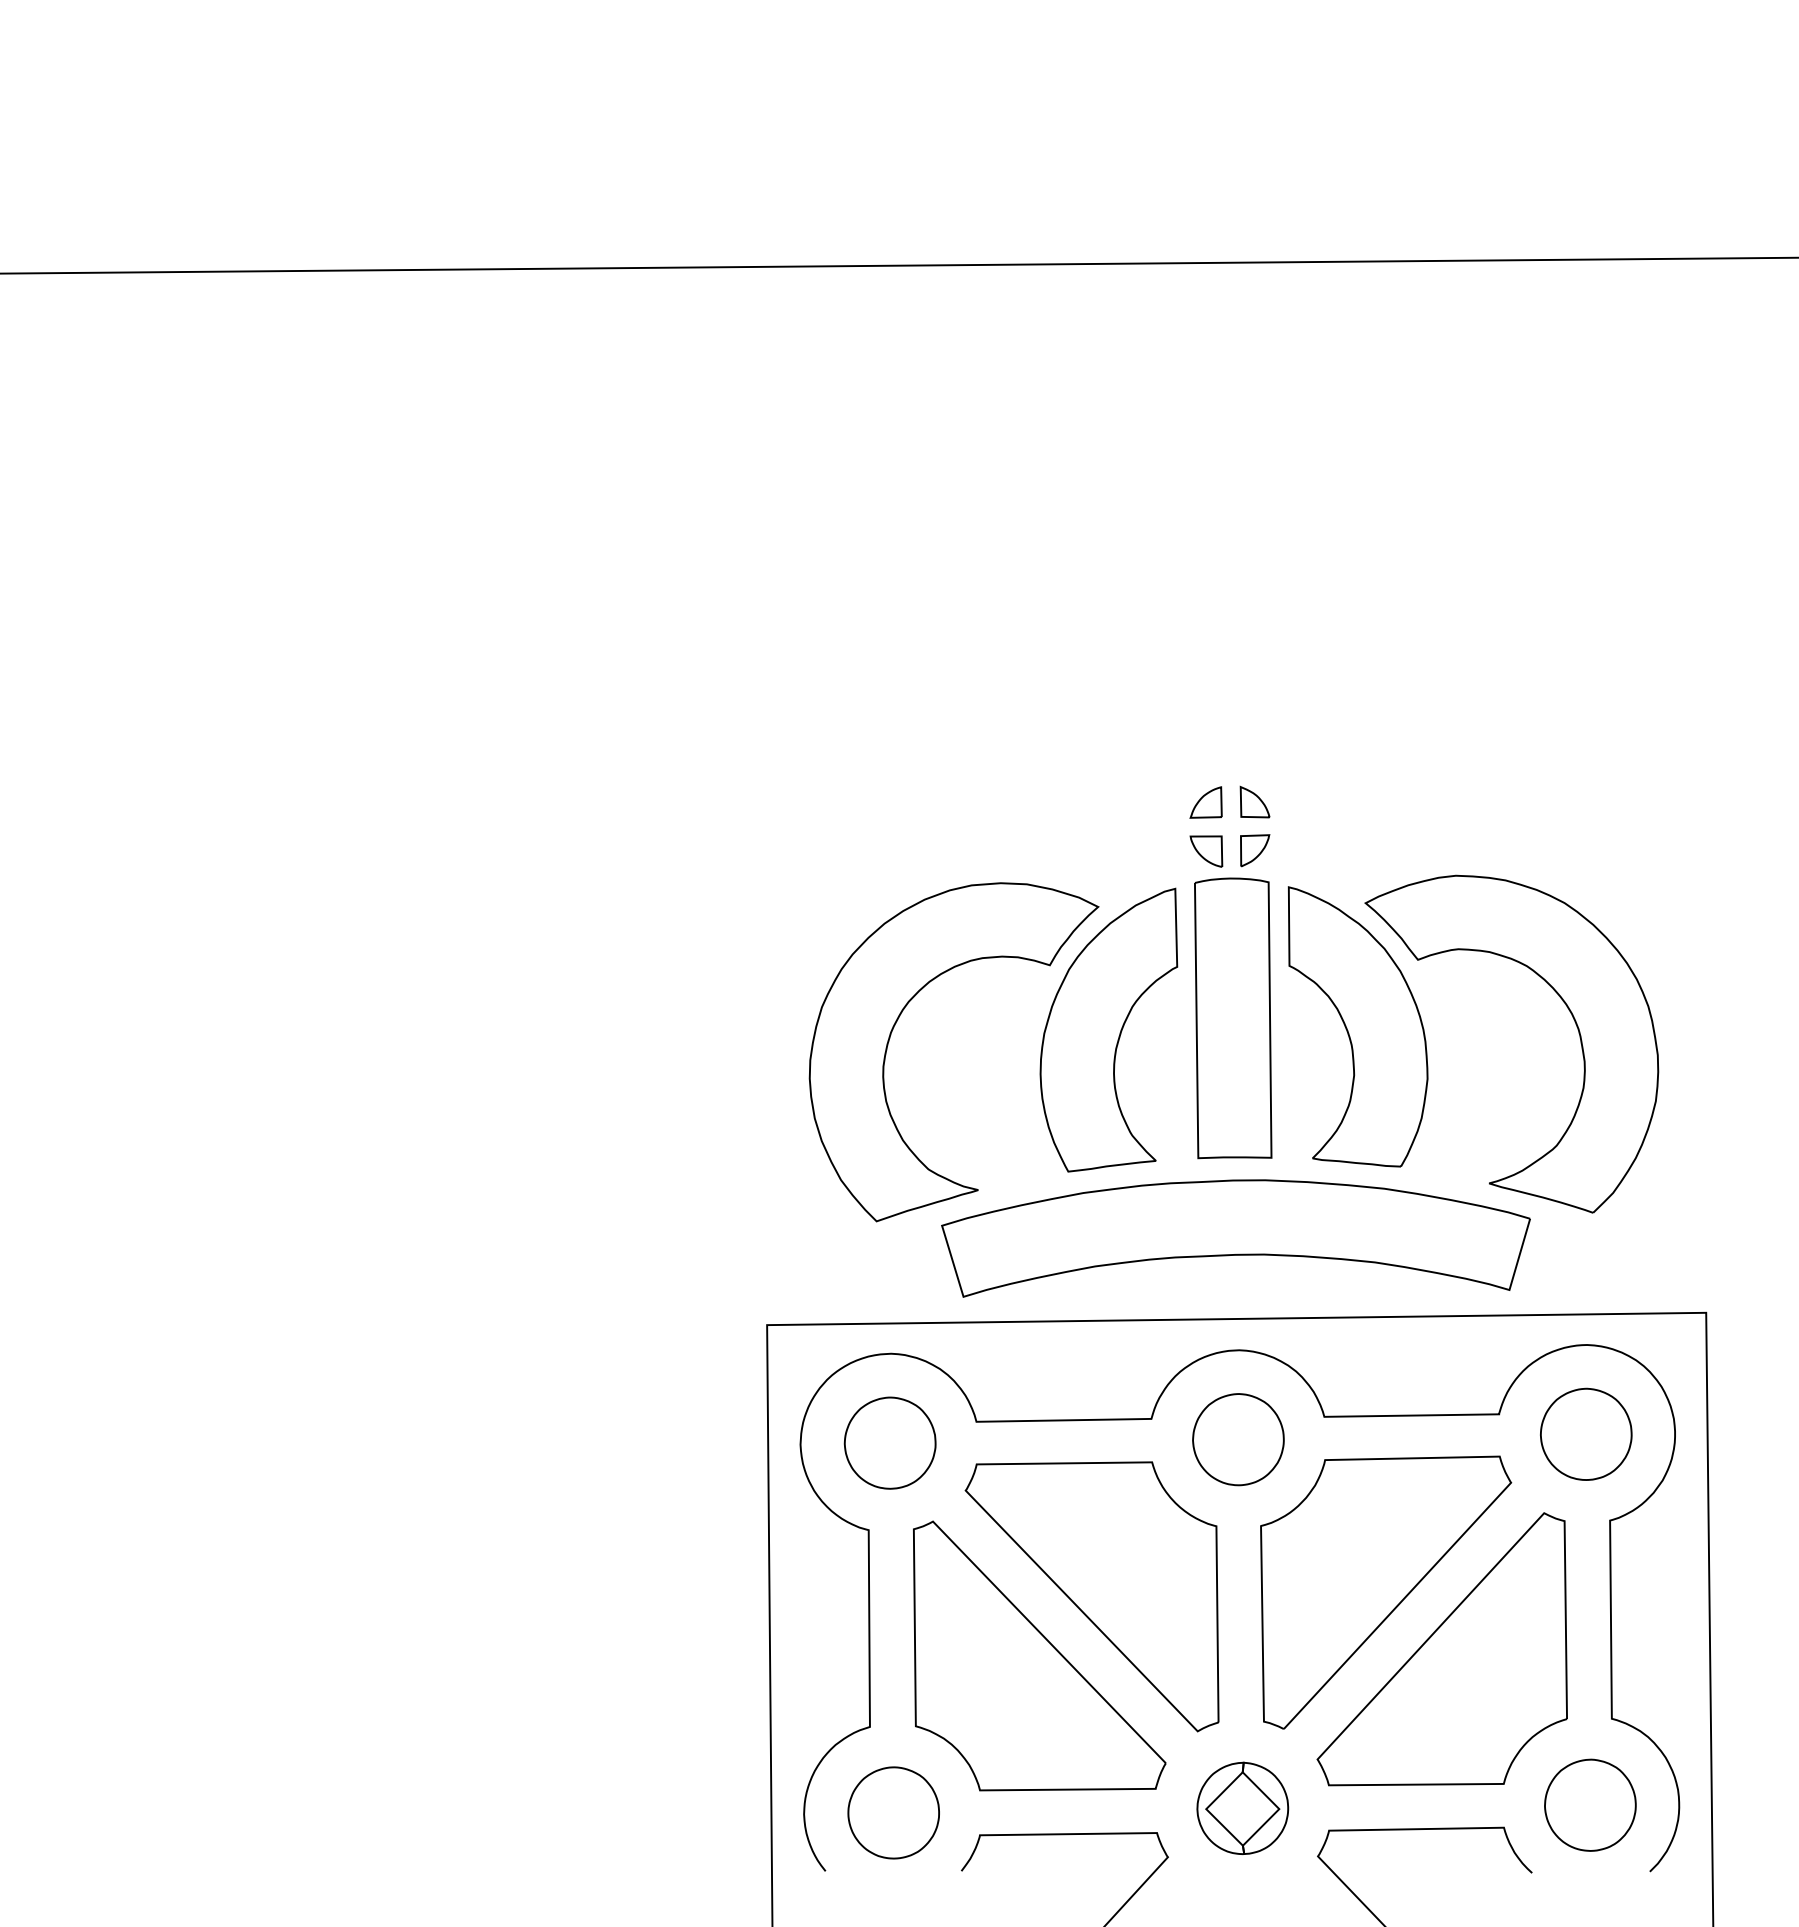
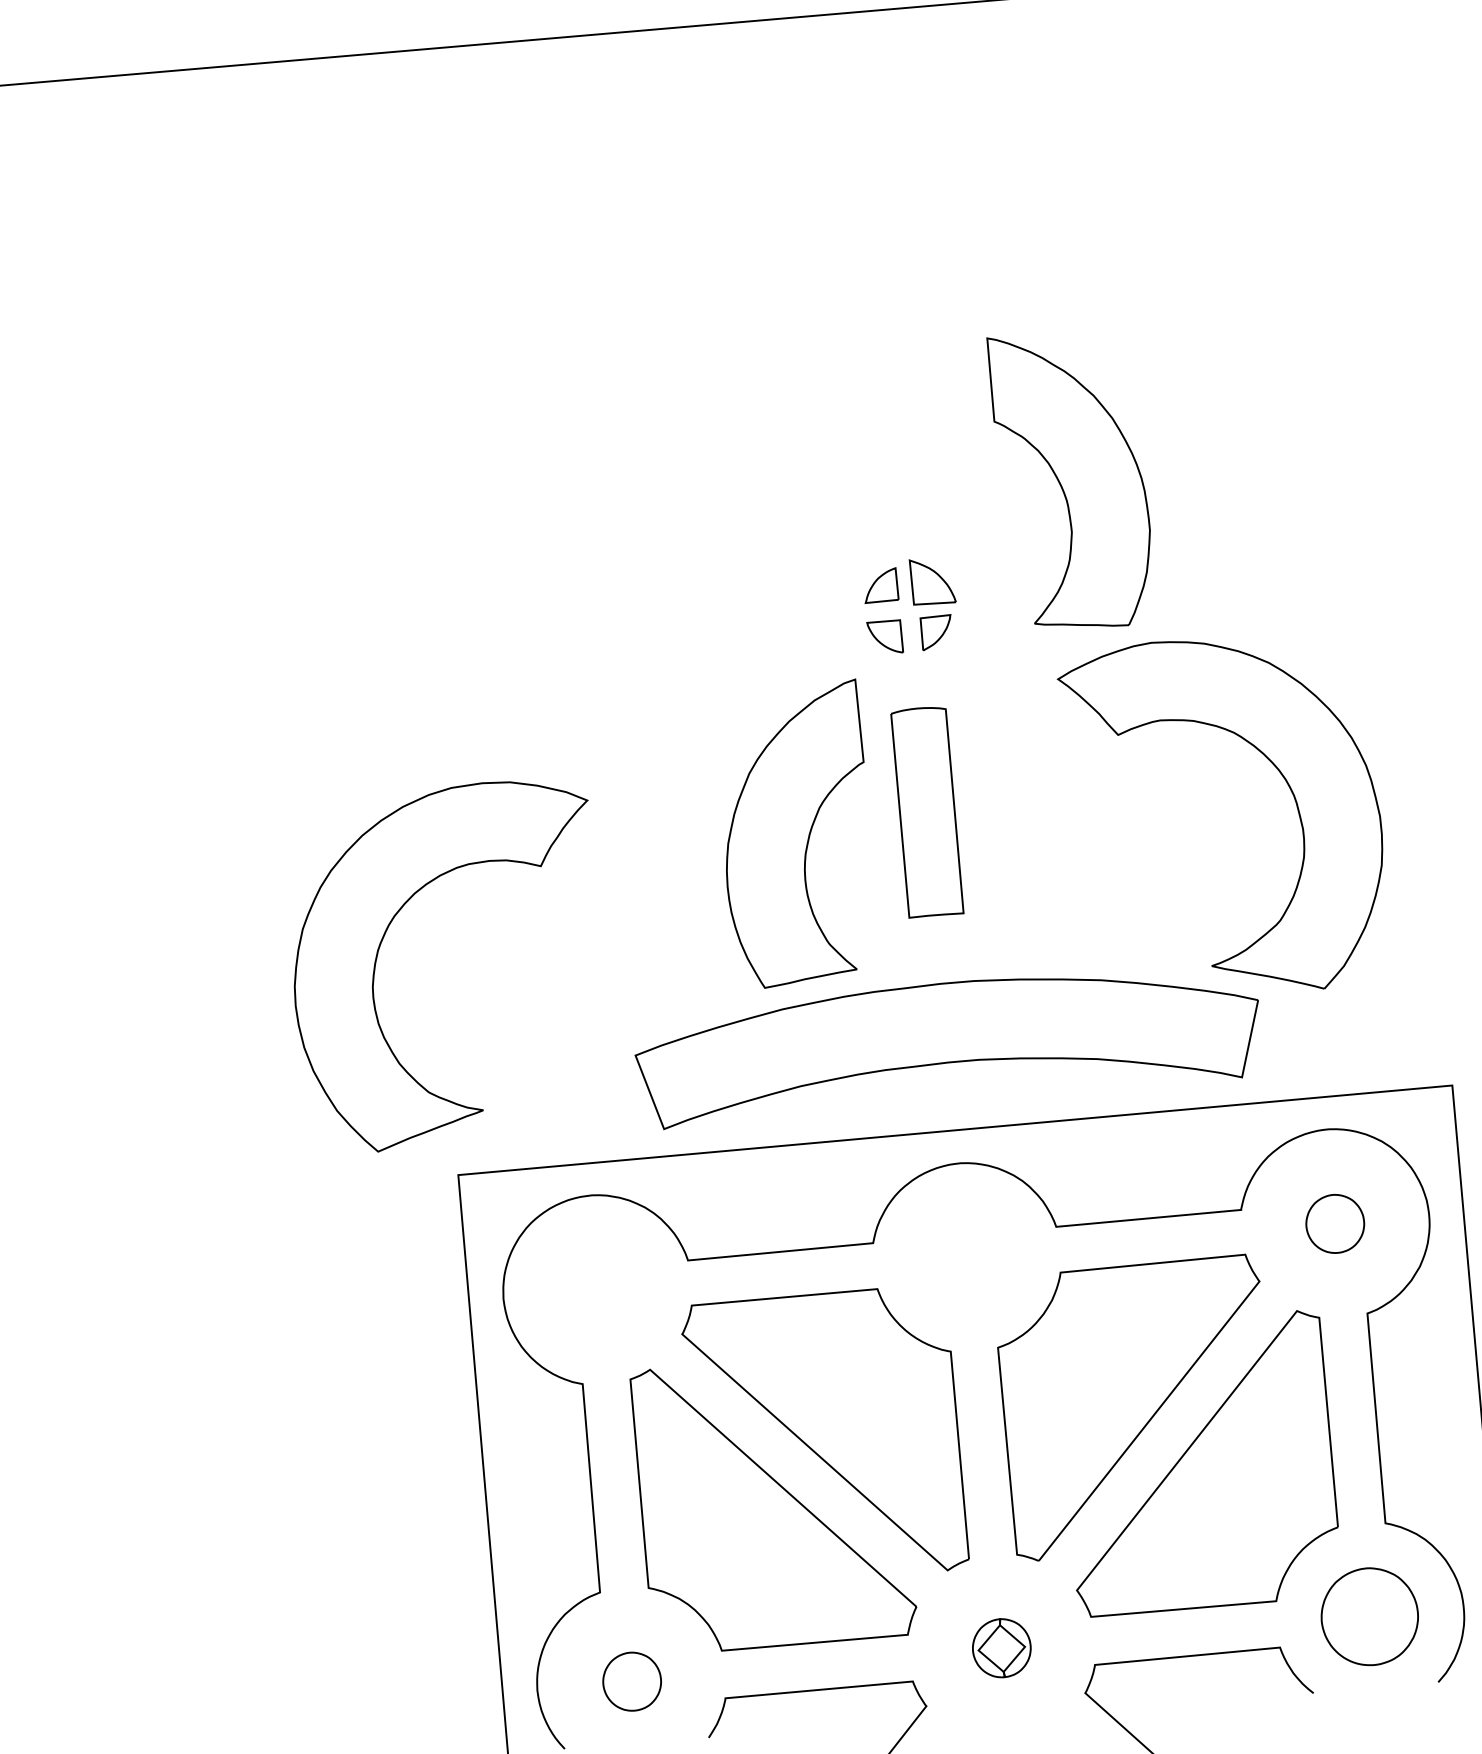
part: (1254, 801) -> (932, 580), size x1.4
part: (1233, 1018) -> (927, 812), size x0.7
part: (896, 1023) -> (383, 940), moved
part: (1357, 1026) -> (1071, 480), moved
part: (1586, 1433) -> (1335, 1223), size x0.6
part: (1238, 1439) -> (967, 1257), removed
part: (889, 1442) -> (597, 1289), removed
part: (1242, 1807) -> (1001, 1647), size x0.6
part: (893, 1812) -> (631, 1681), size x0.6

